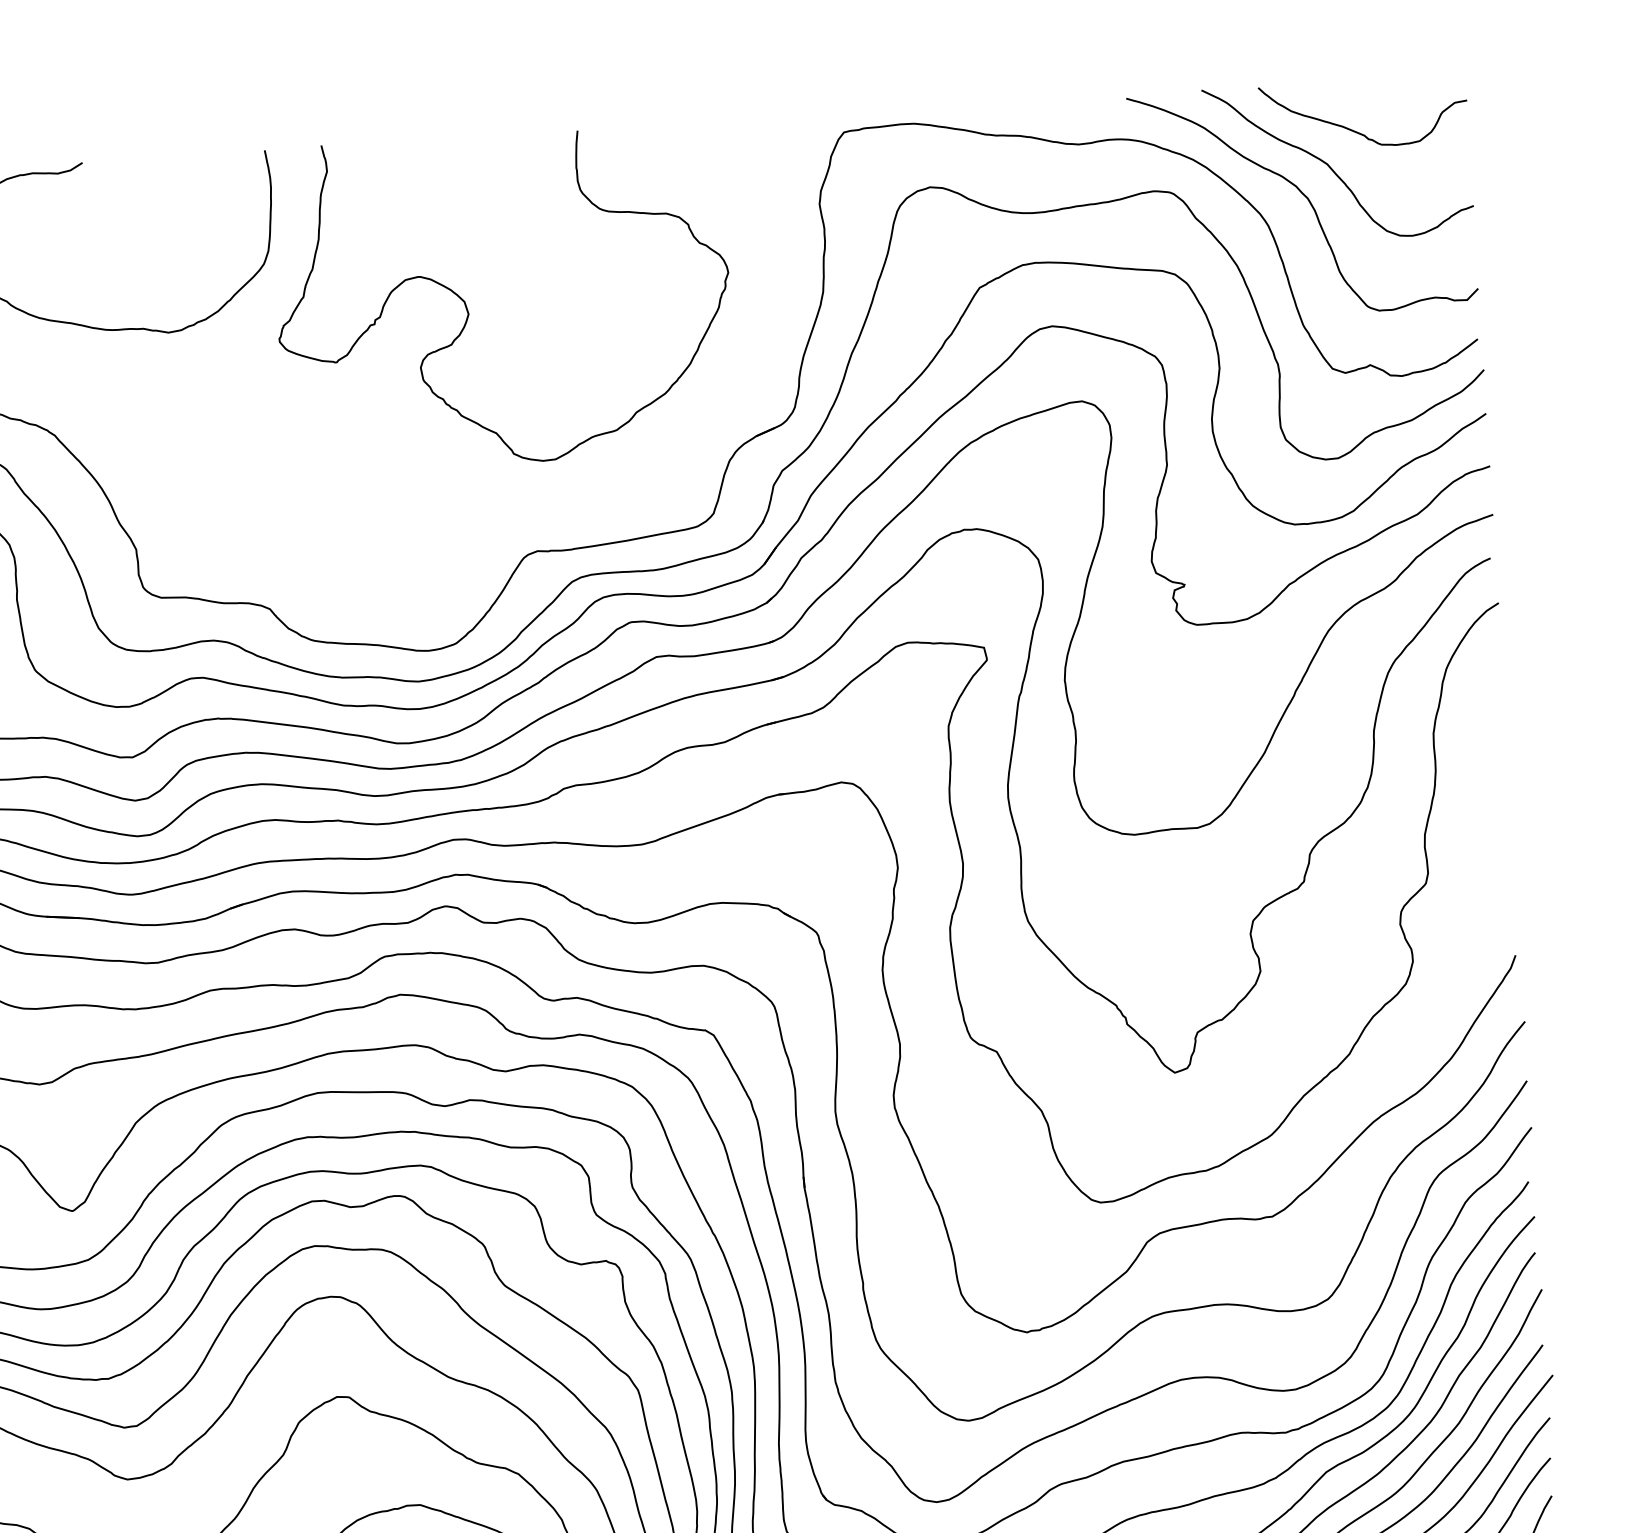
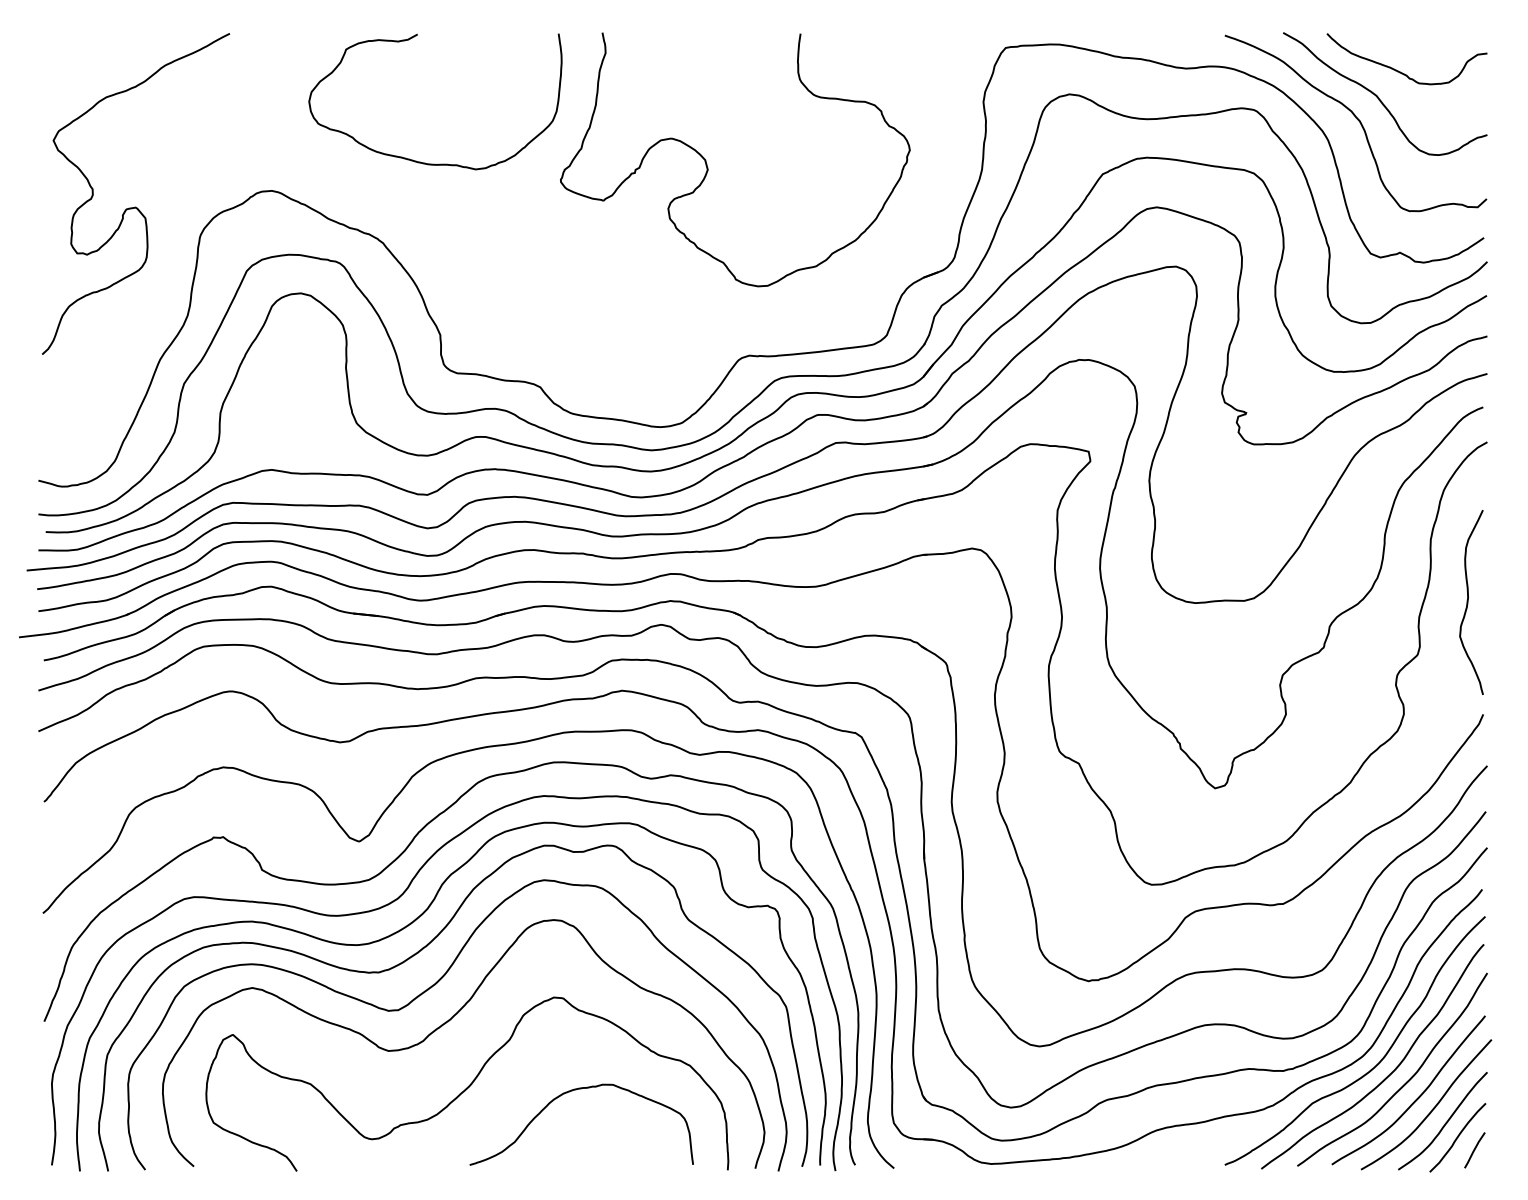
curve: (1487, 811) -> (1468, 602), added

